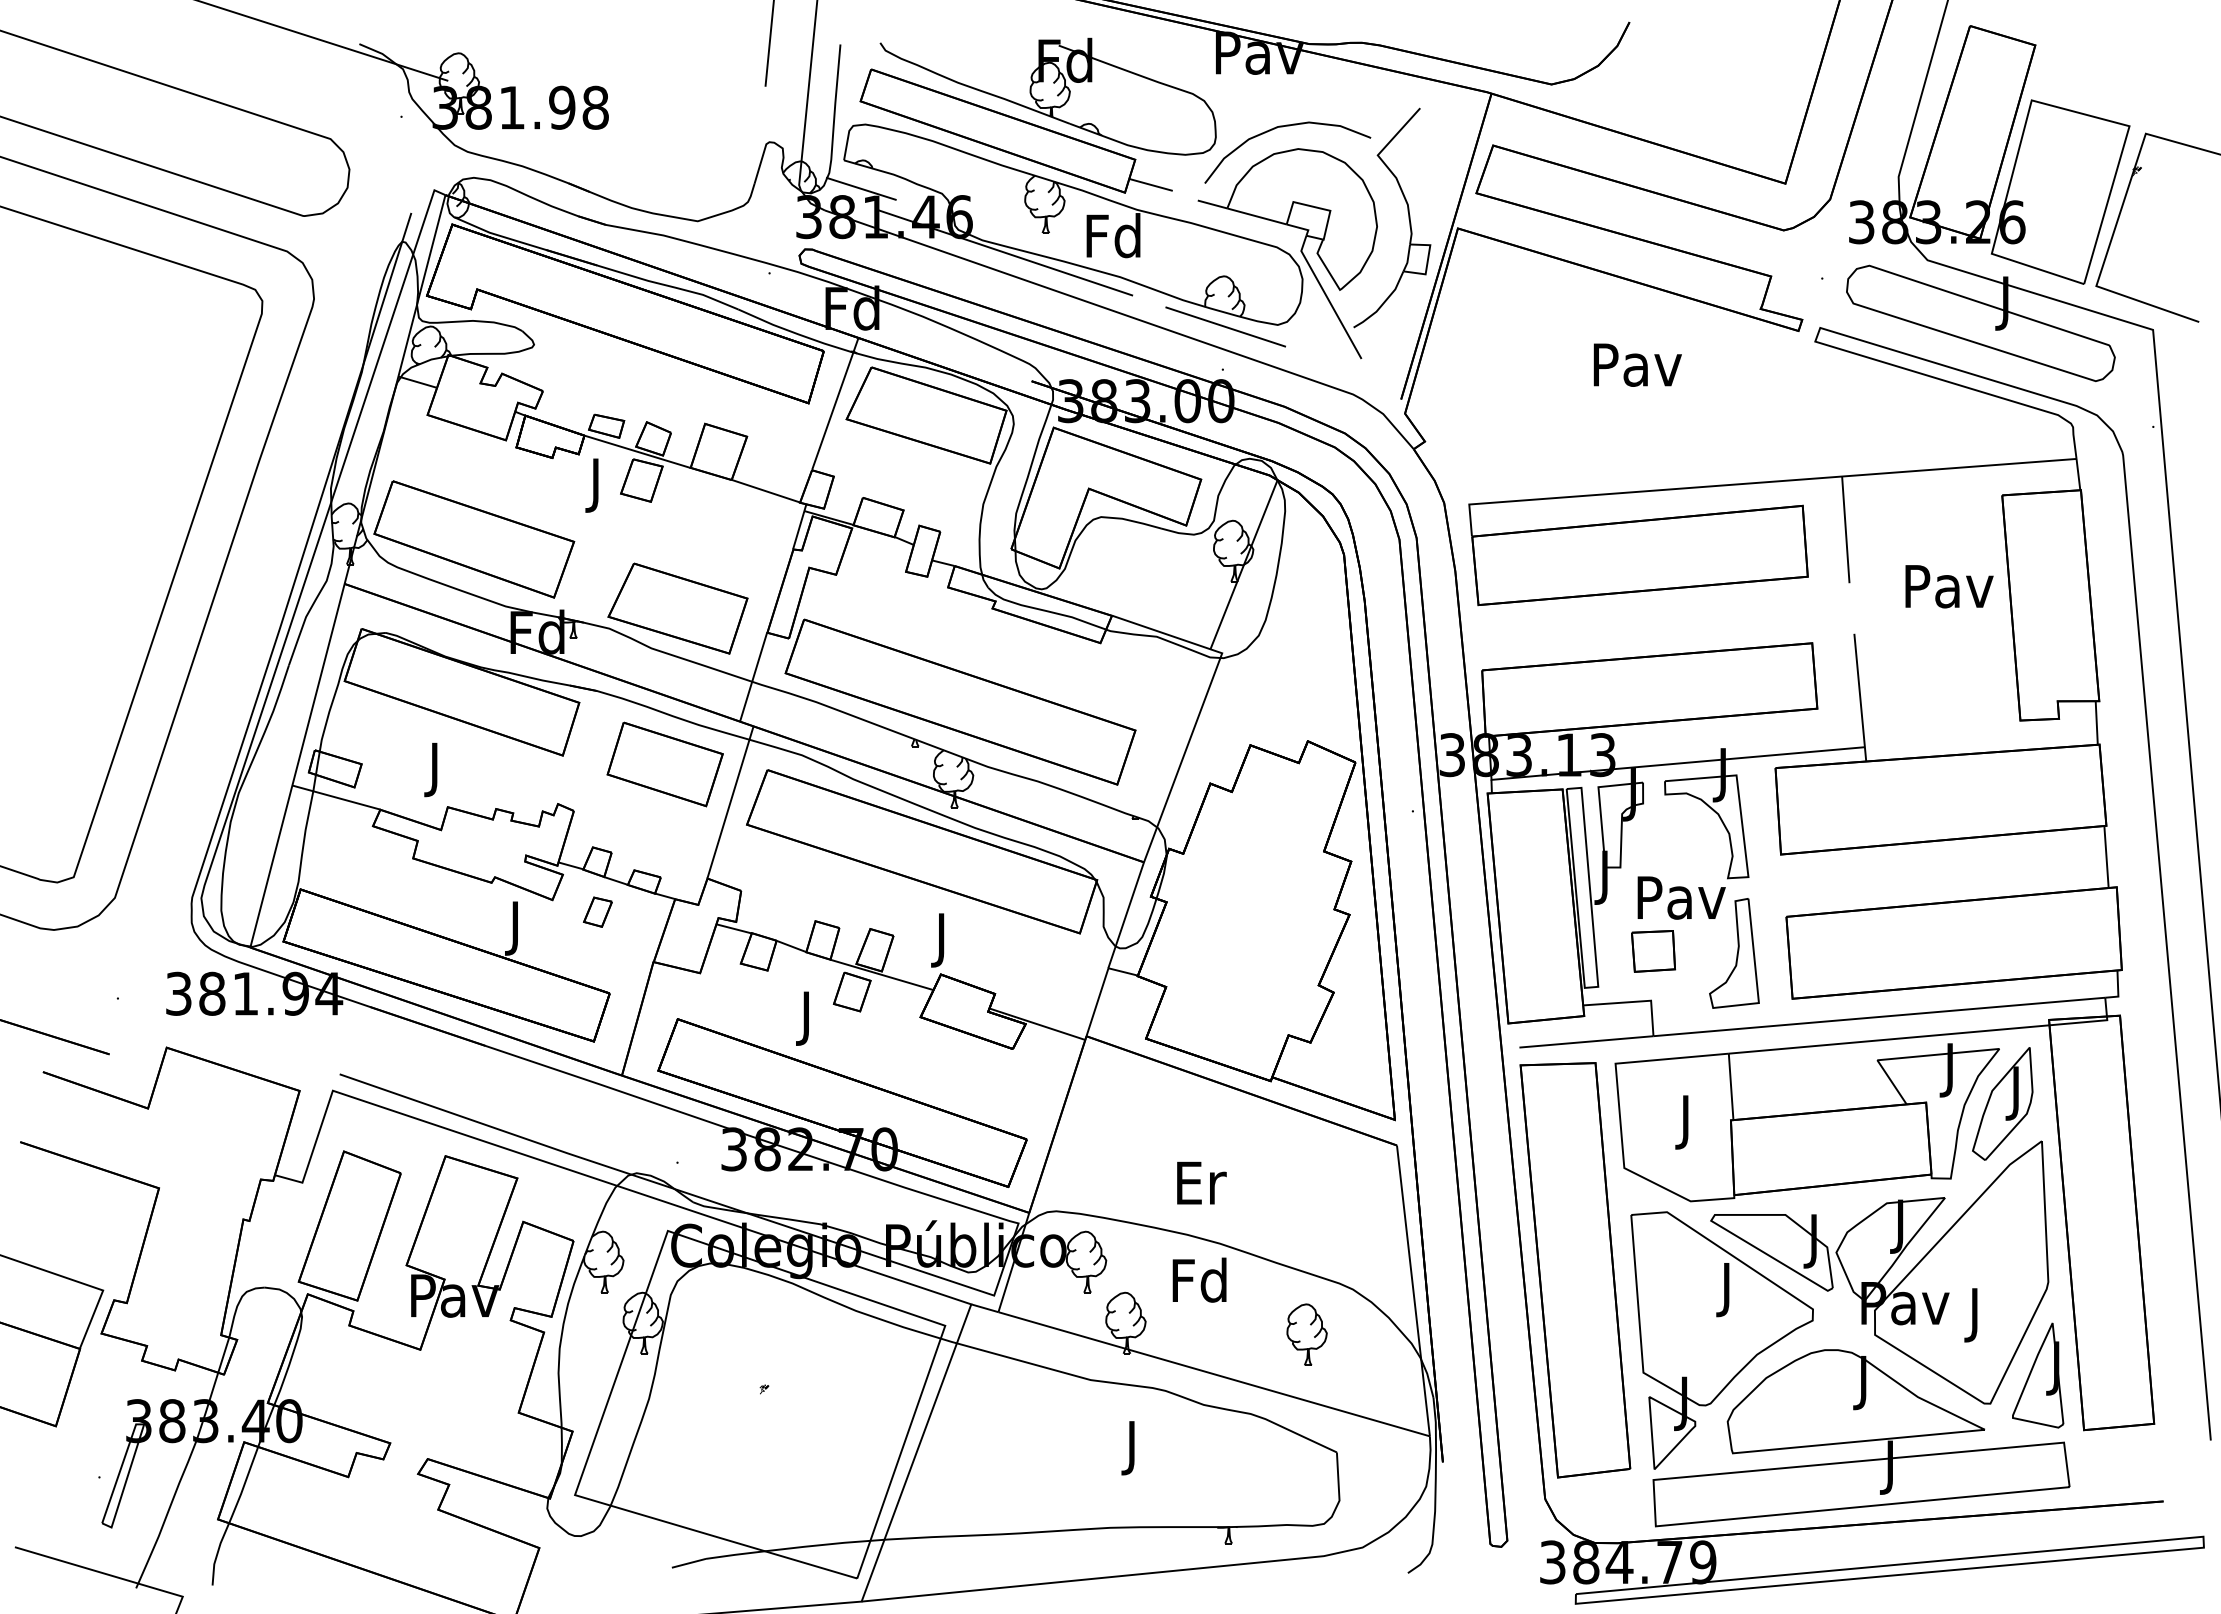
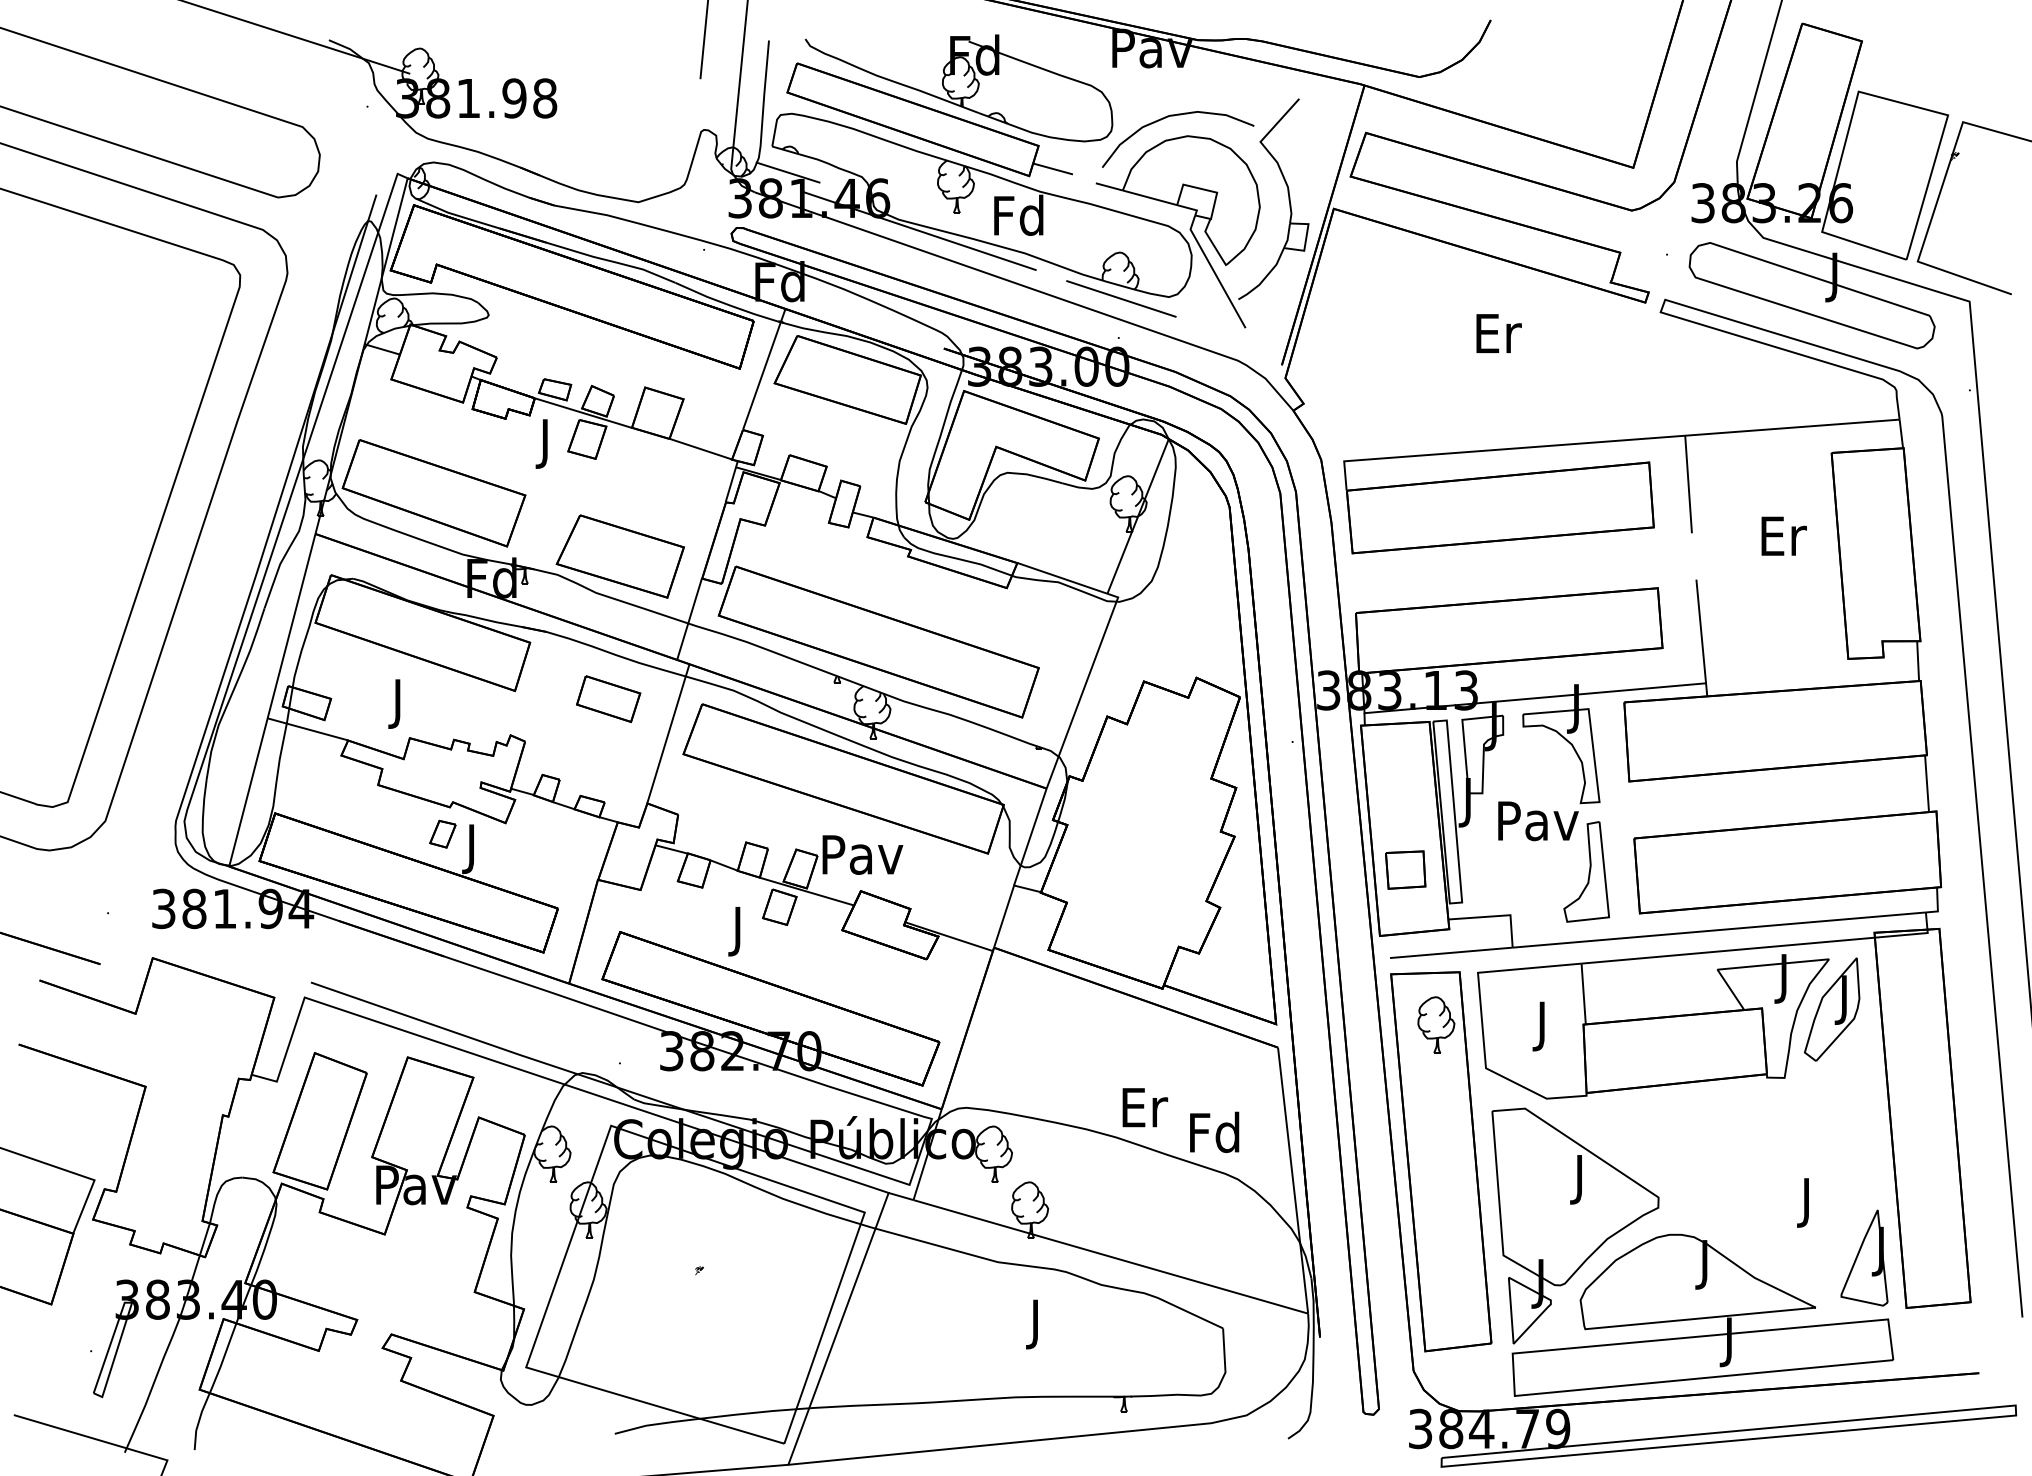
text: (1637, 364) -> (1498, 333), Pav -> Er
text: (1949, 586) -> (1783, 536), Pav -> Er
part: (664, 764) -> (608, 699), size x0.6
part: (597, 911) -> (442, 833), moved
text: (943, 940) -> (863, 860), J -> Pav
part: (1653, 951) -> (1405, 870), moved
text: (1201, 1182) -> (1144, 1107), moved
part: (1879, 1272) -> (1719, 1163), removed
text: (1199, 1279) -> (1214, 1131), moved
part: (1306, 1334) -> (1435, 1024), moved

